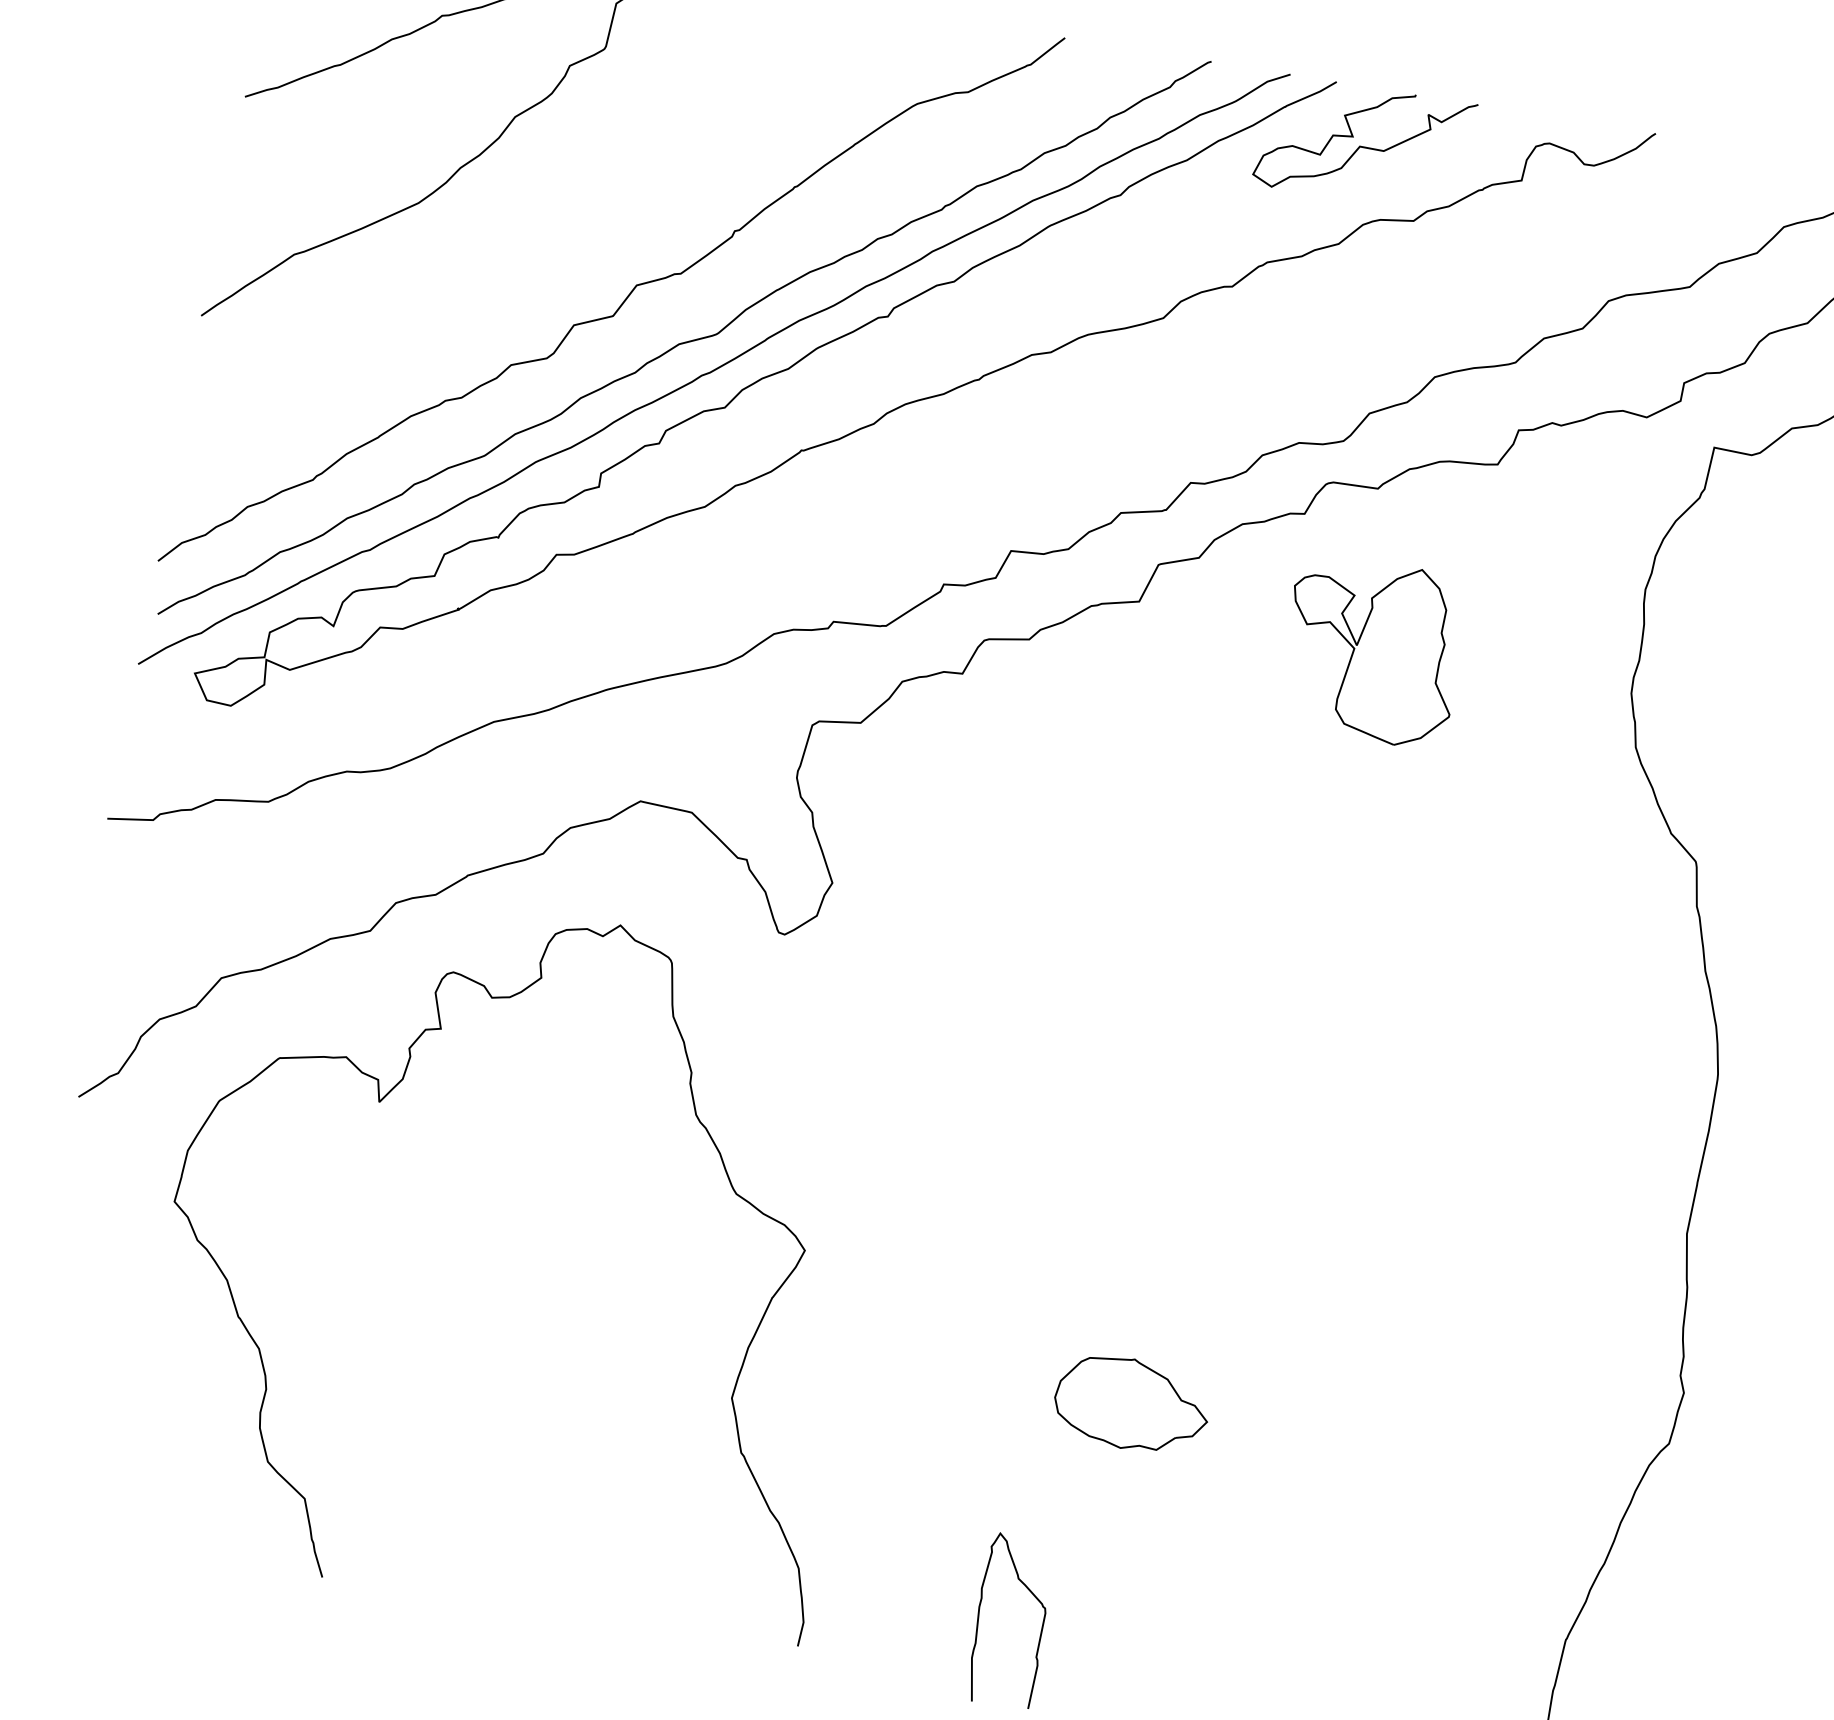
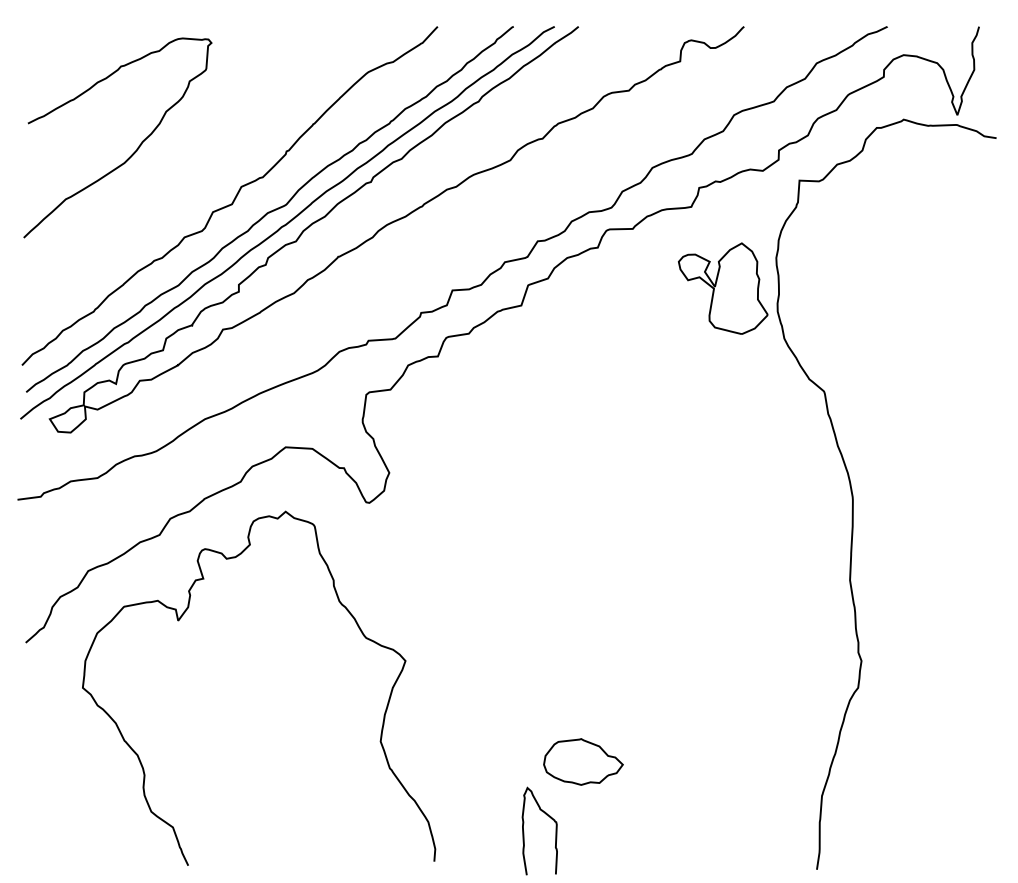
curve: (1363, 145) -> (597, 56), removed
part: (1372, 651) -> (723, 288), moved
part: (1132, 1403) -> (583, 761), moved

